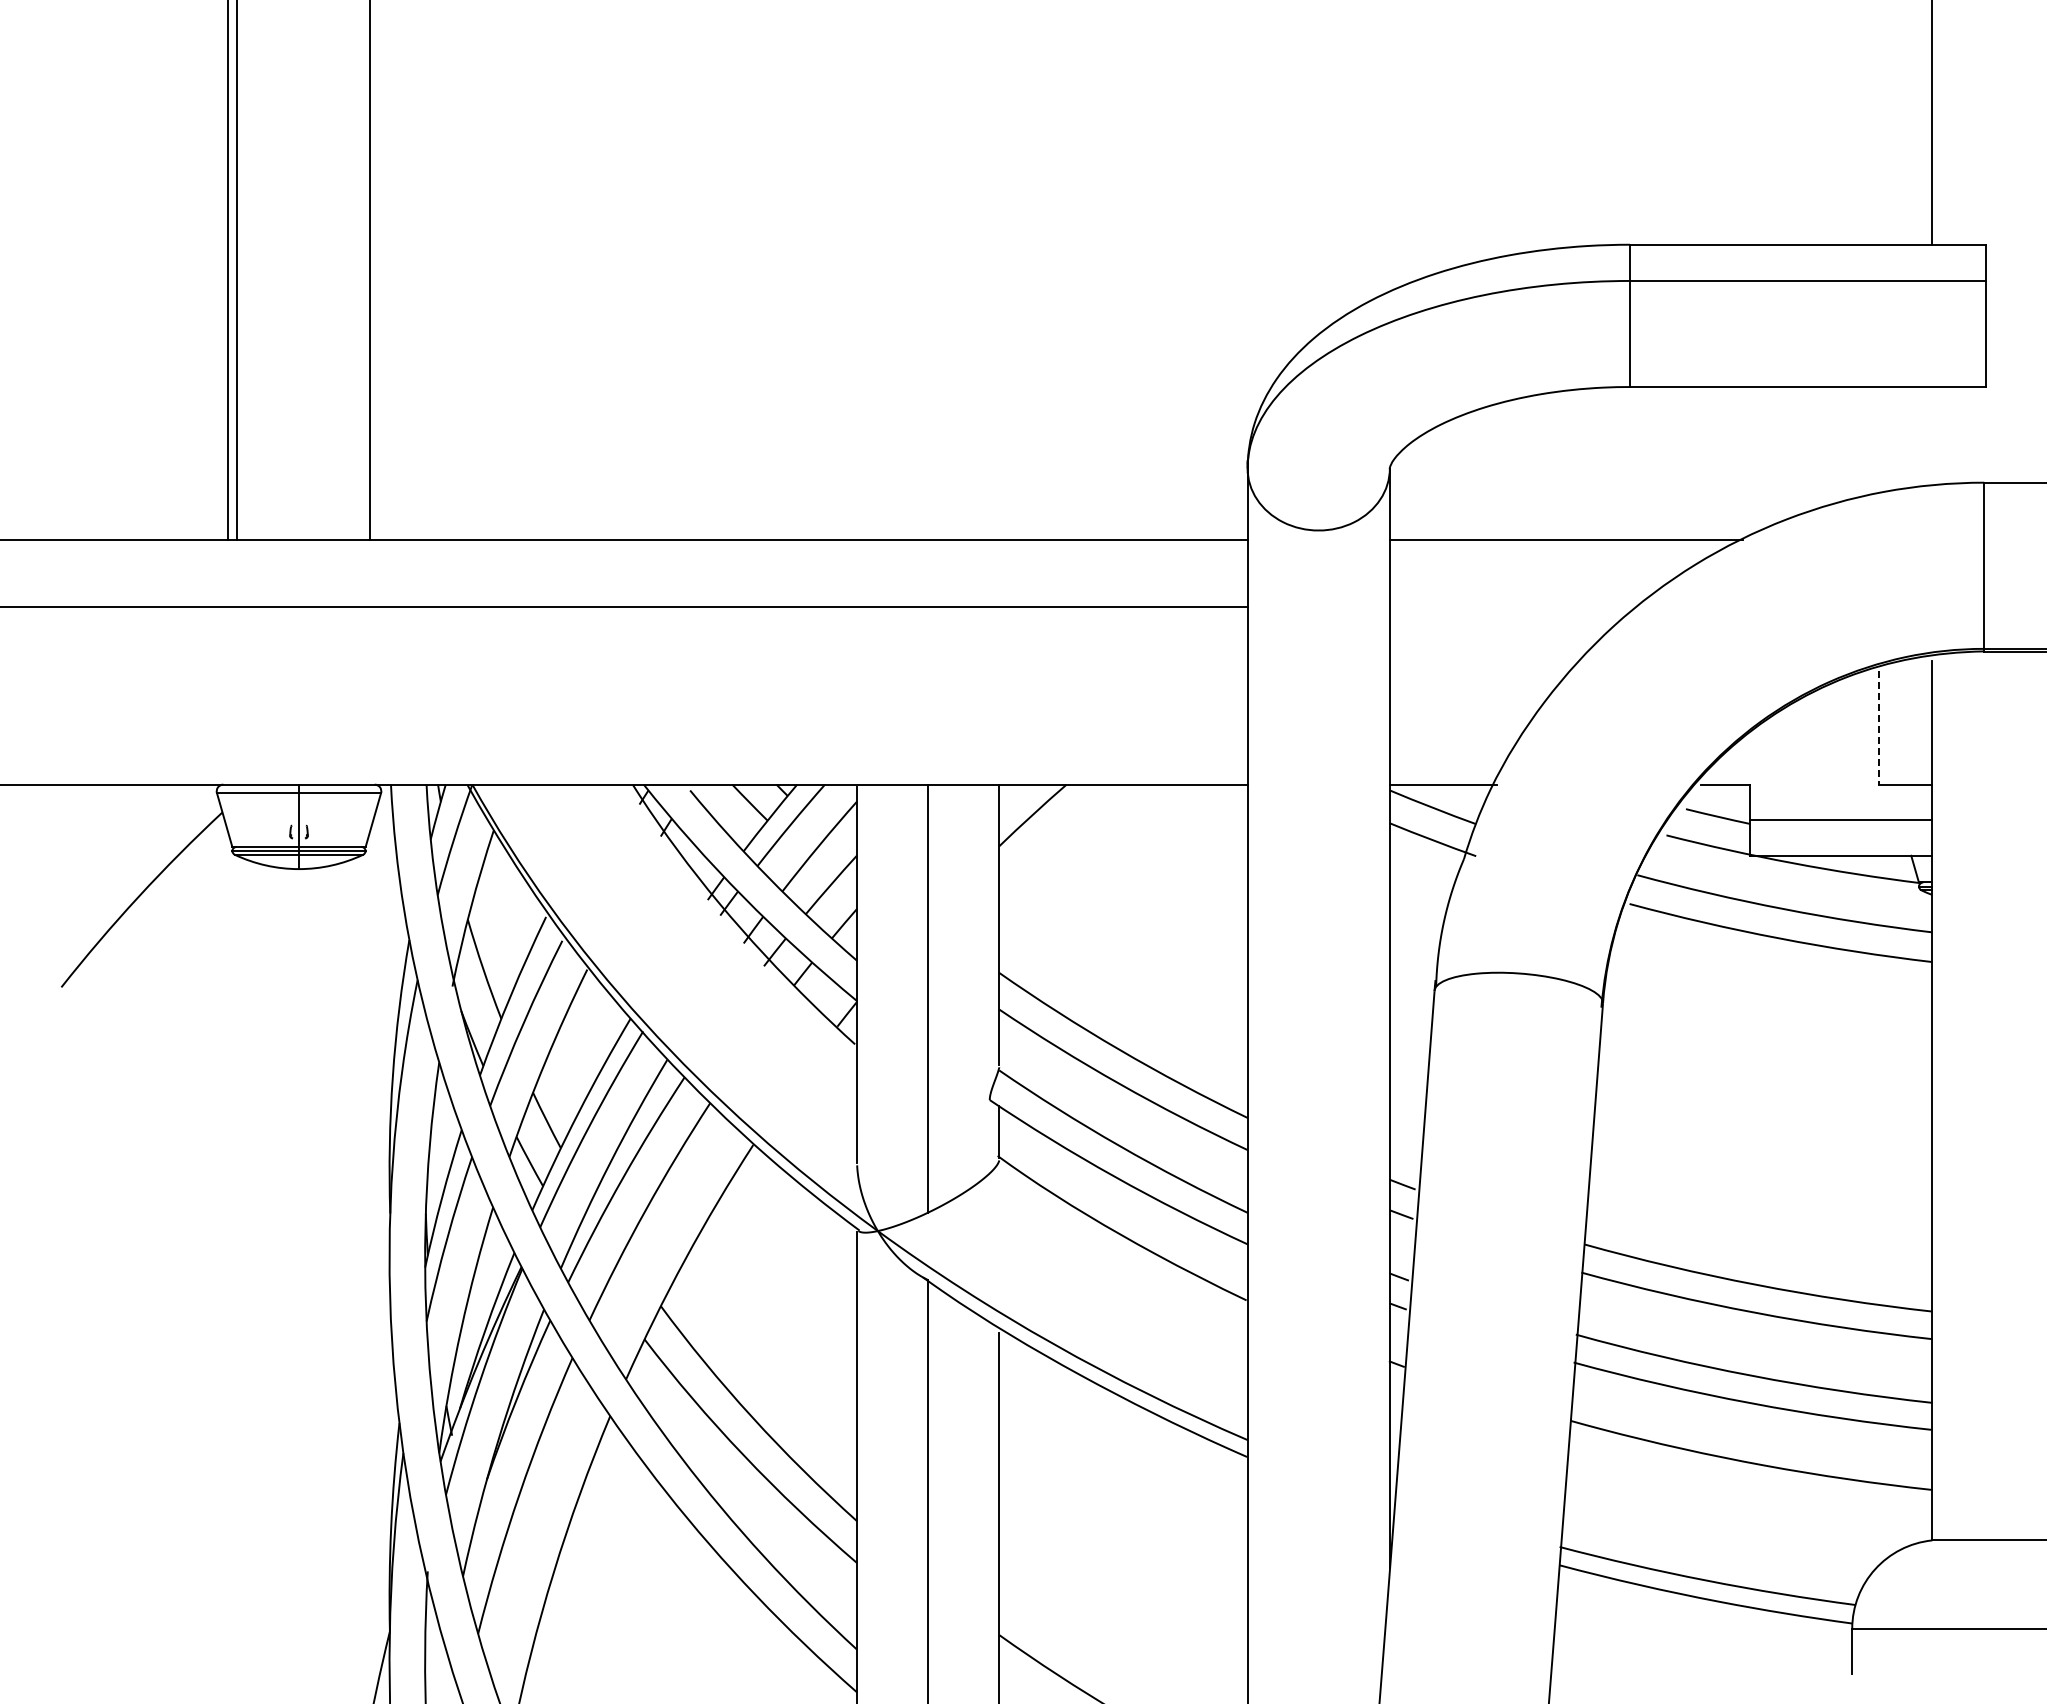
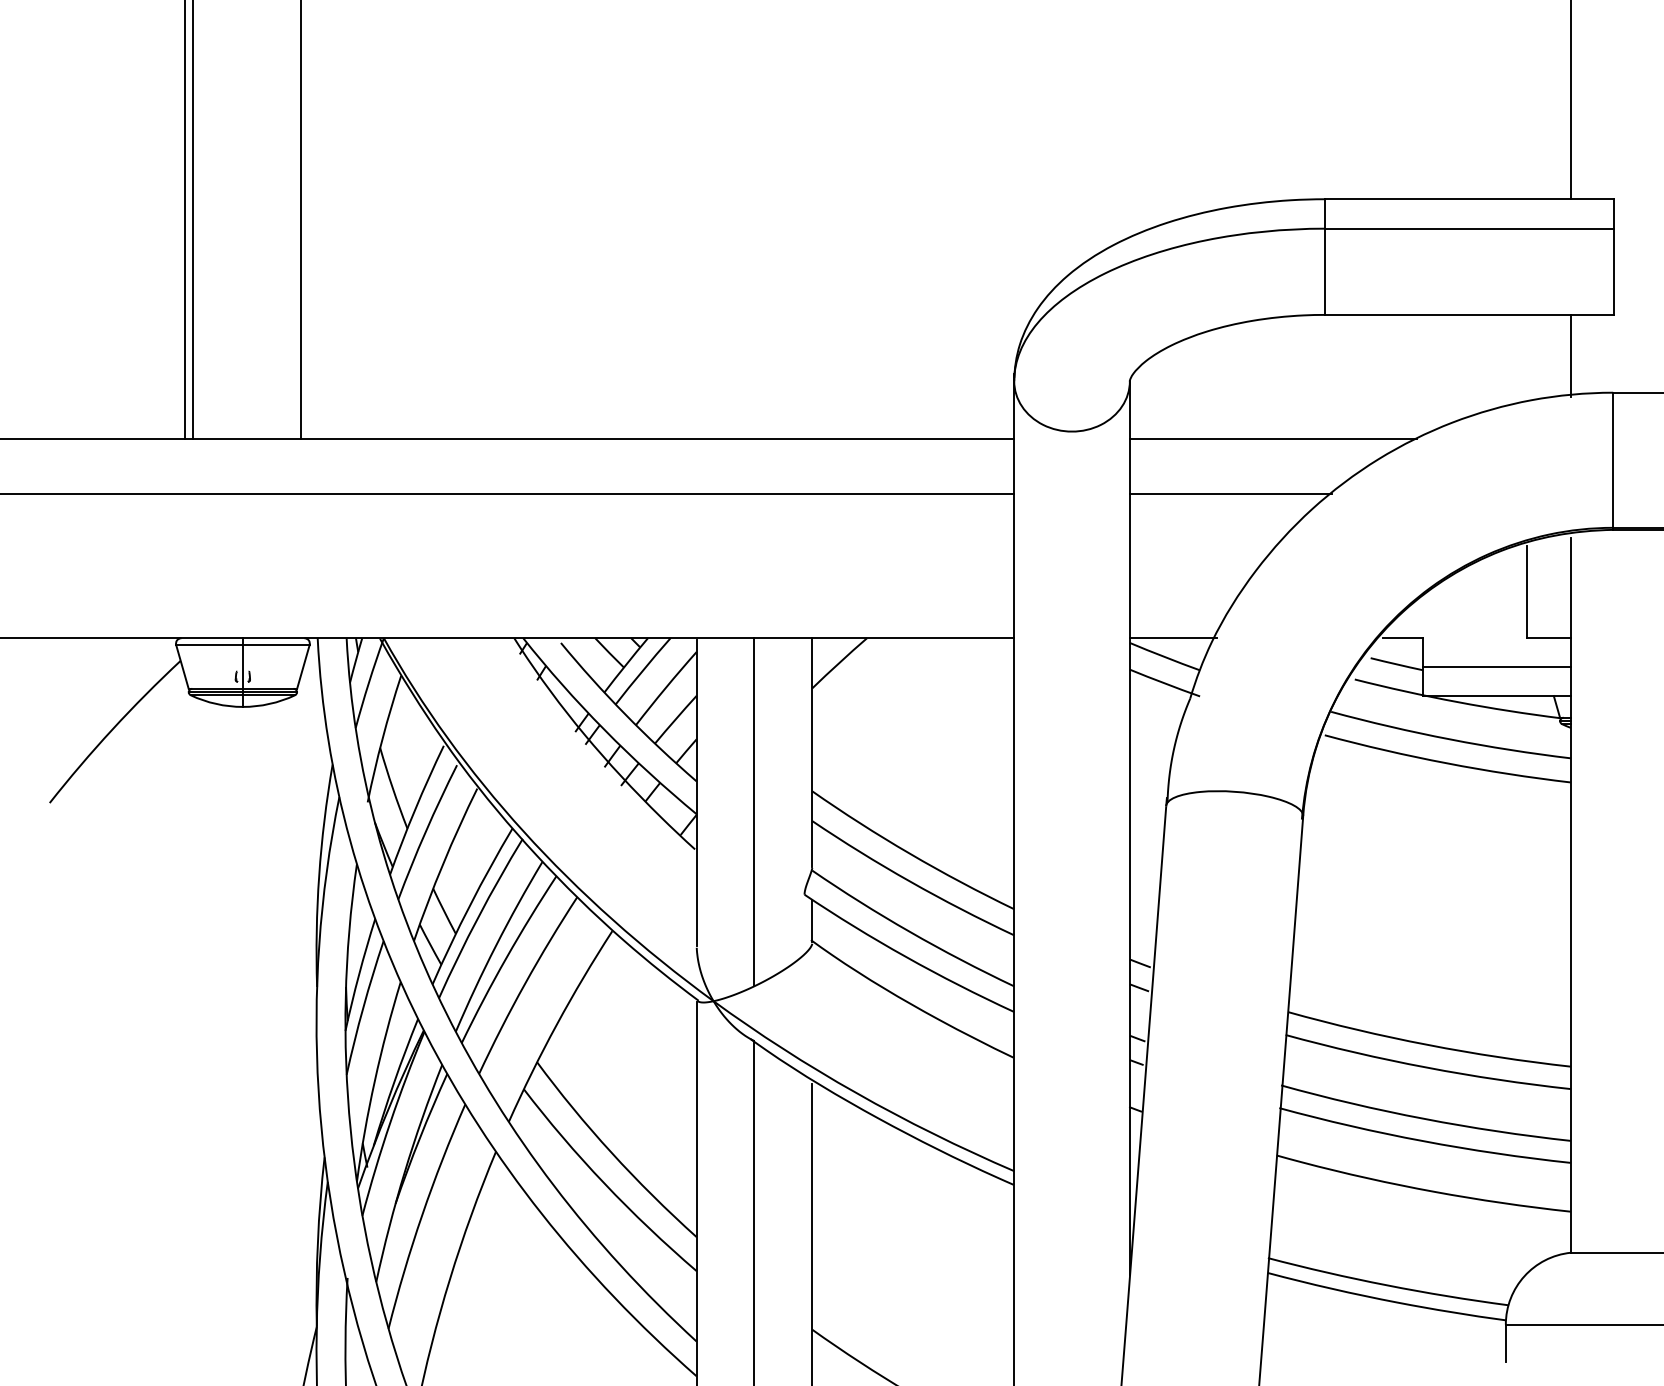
line: (1932, 437) -> (1571, 355), added
line: (1513, 606) -> (1230, 493), added
line: (1878, 727) -> (1527, 591), dashed -> solid

